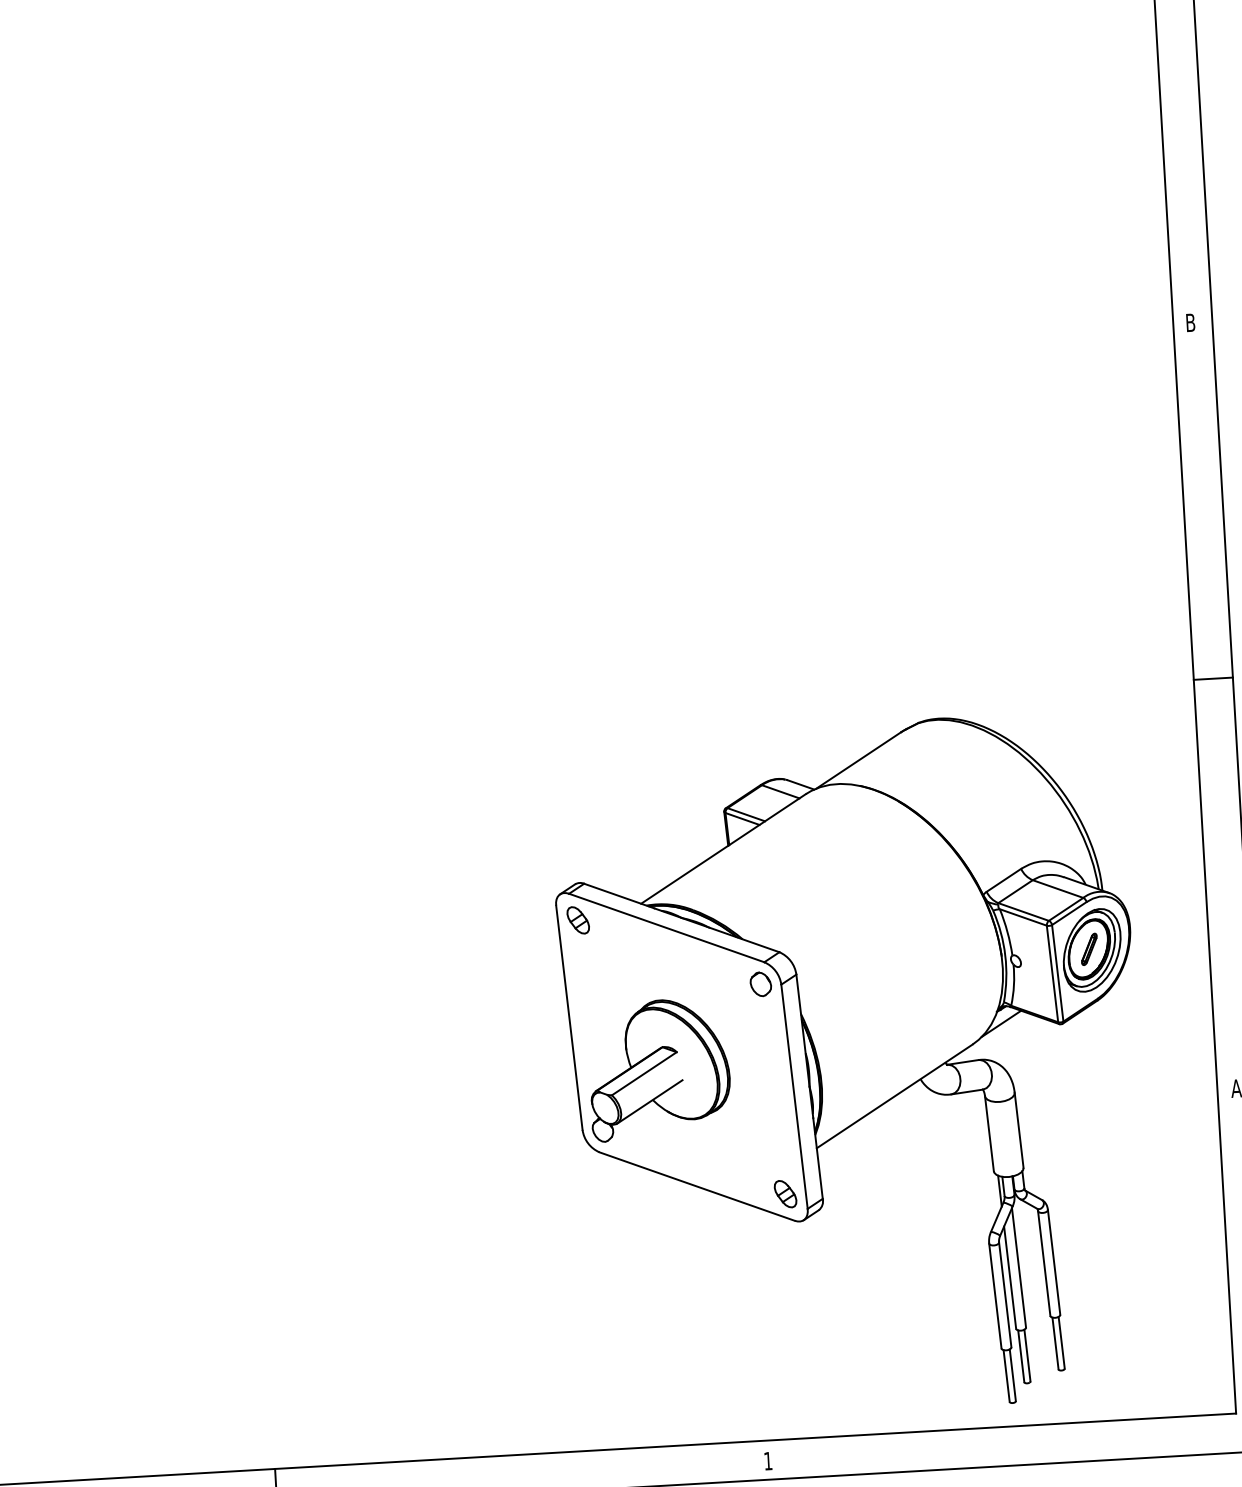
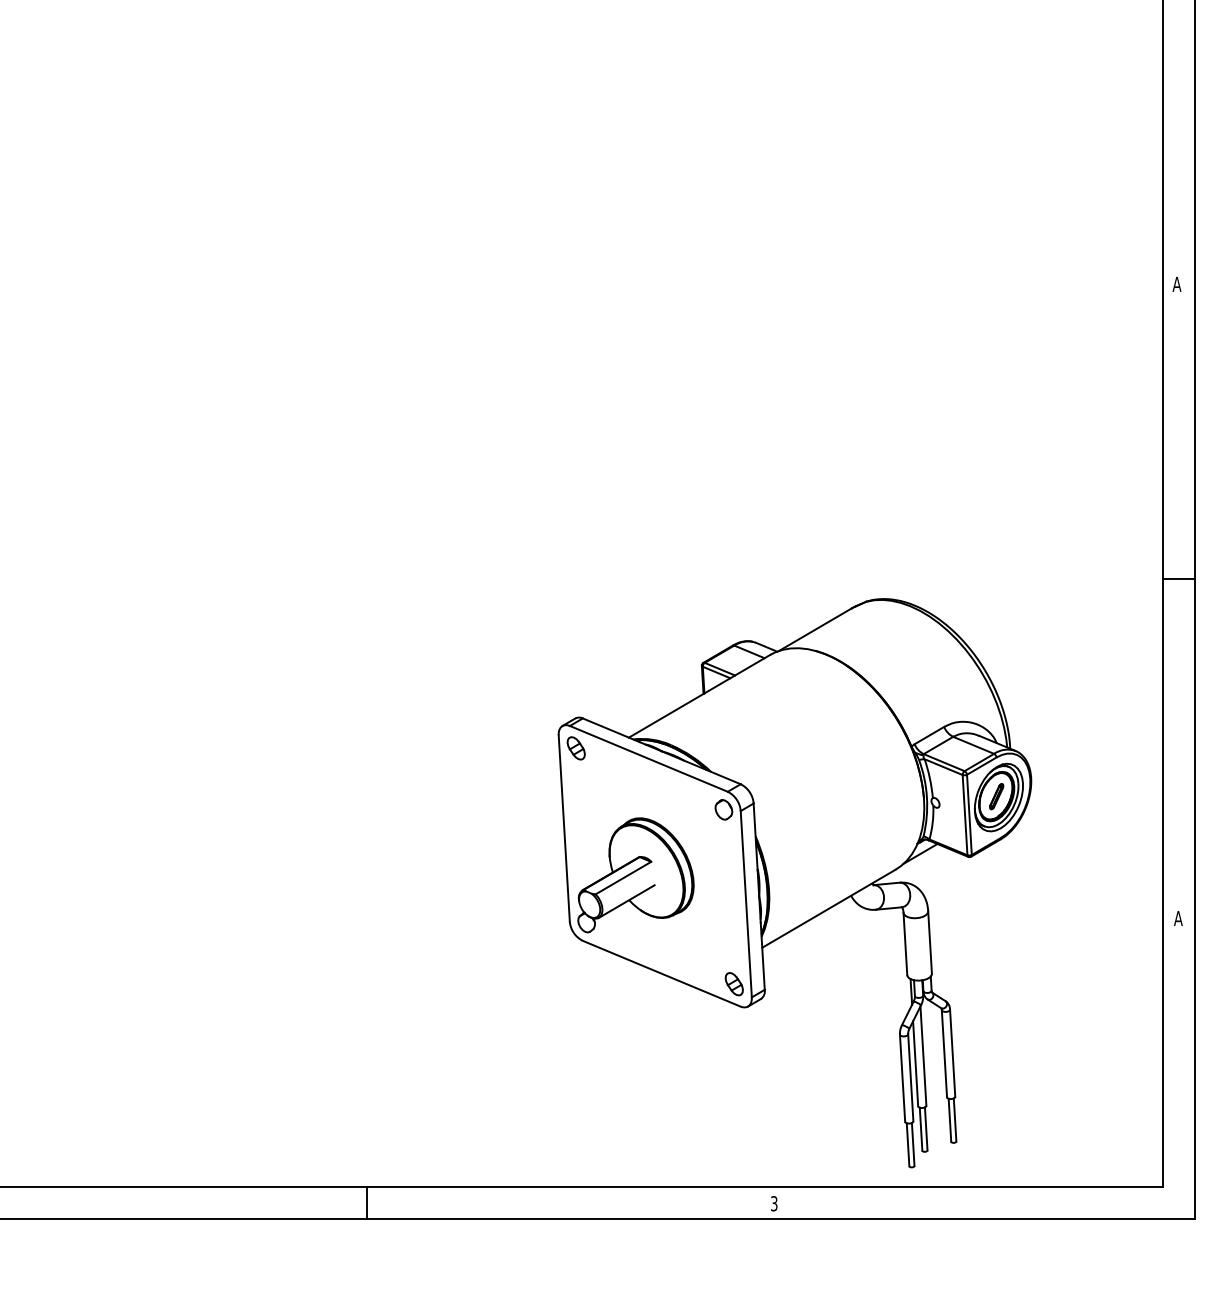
text: (1189, 321) -> (1176, 283), B -> A
part: (851, 1068) -> (794, 883), moved
text: (768, 1460) -> (774, 1203), 1 -> 3

